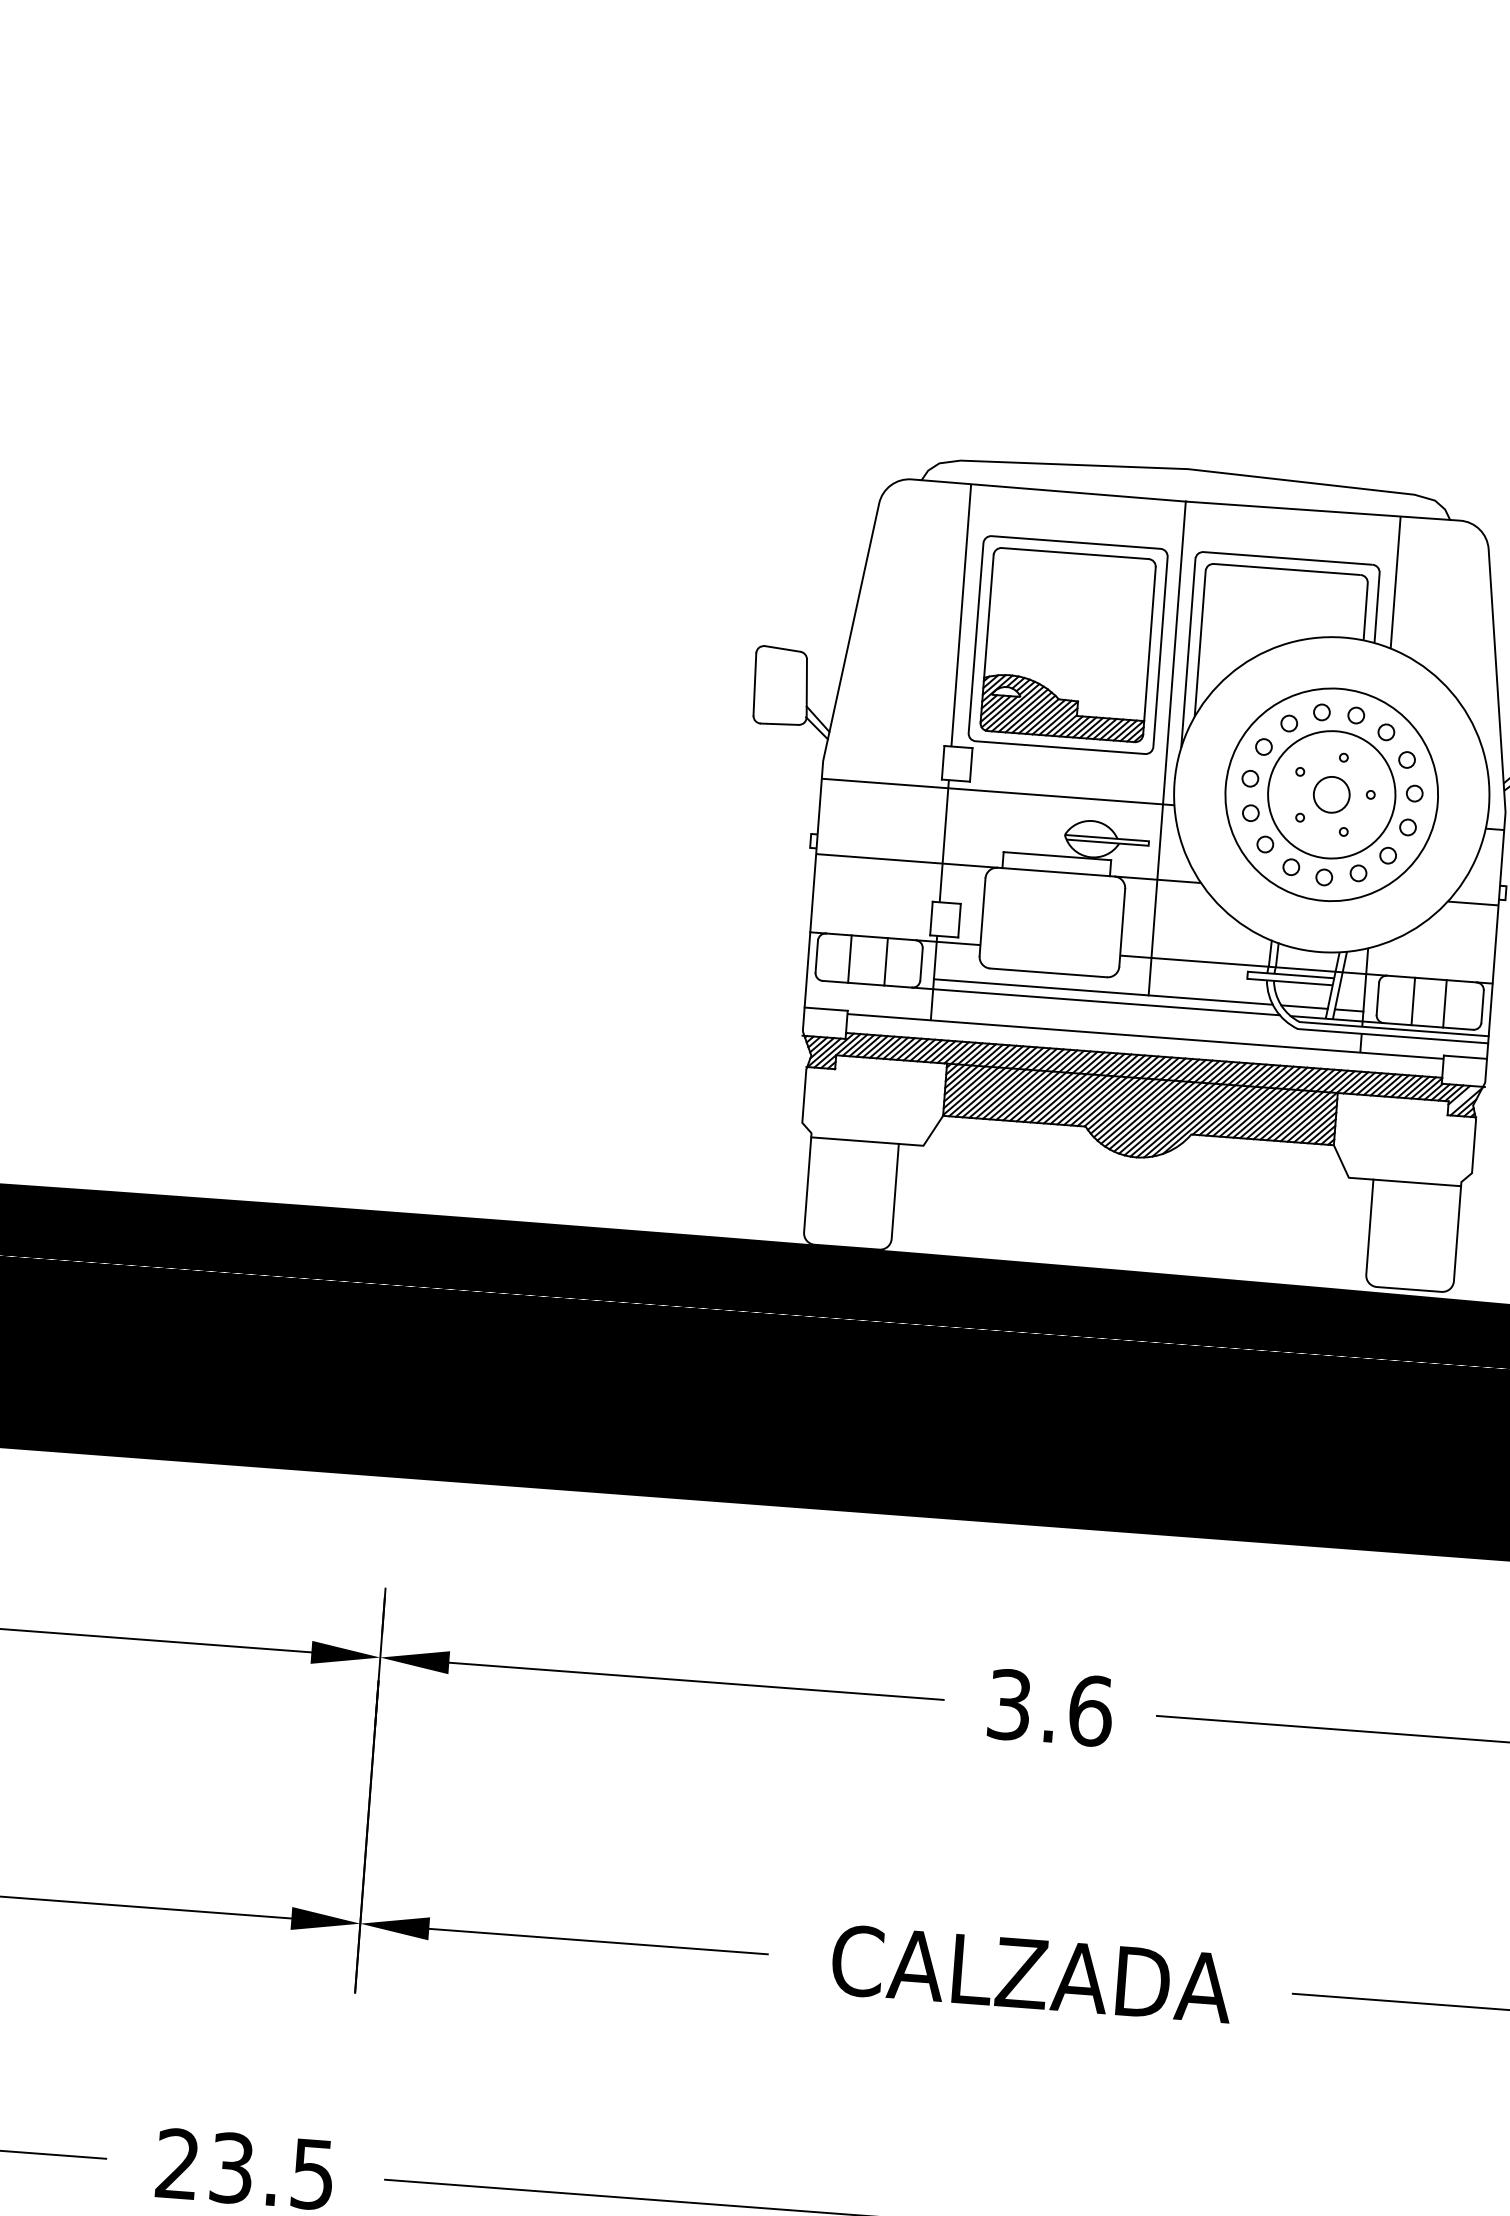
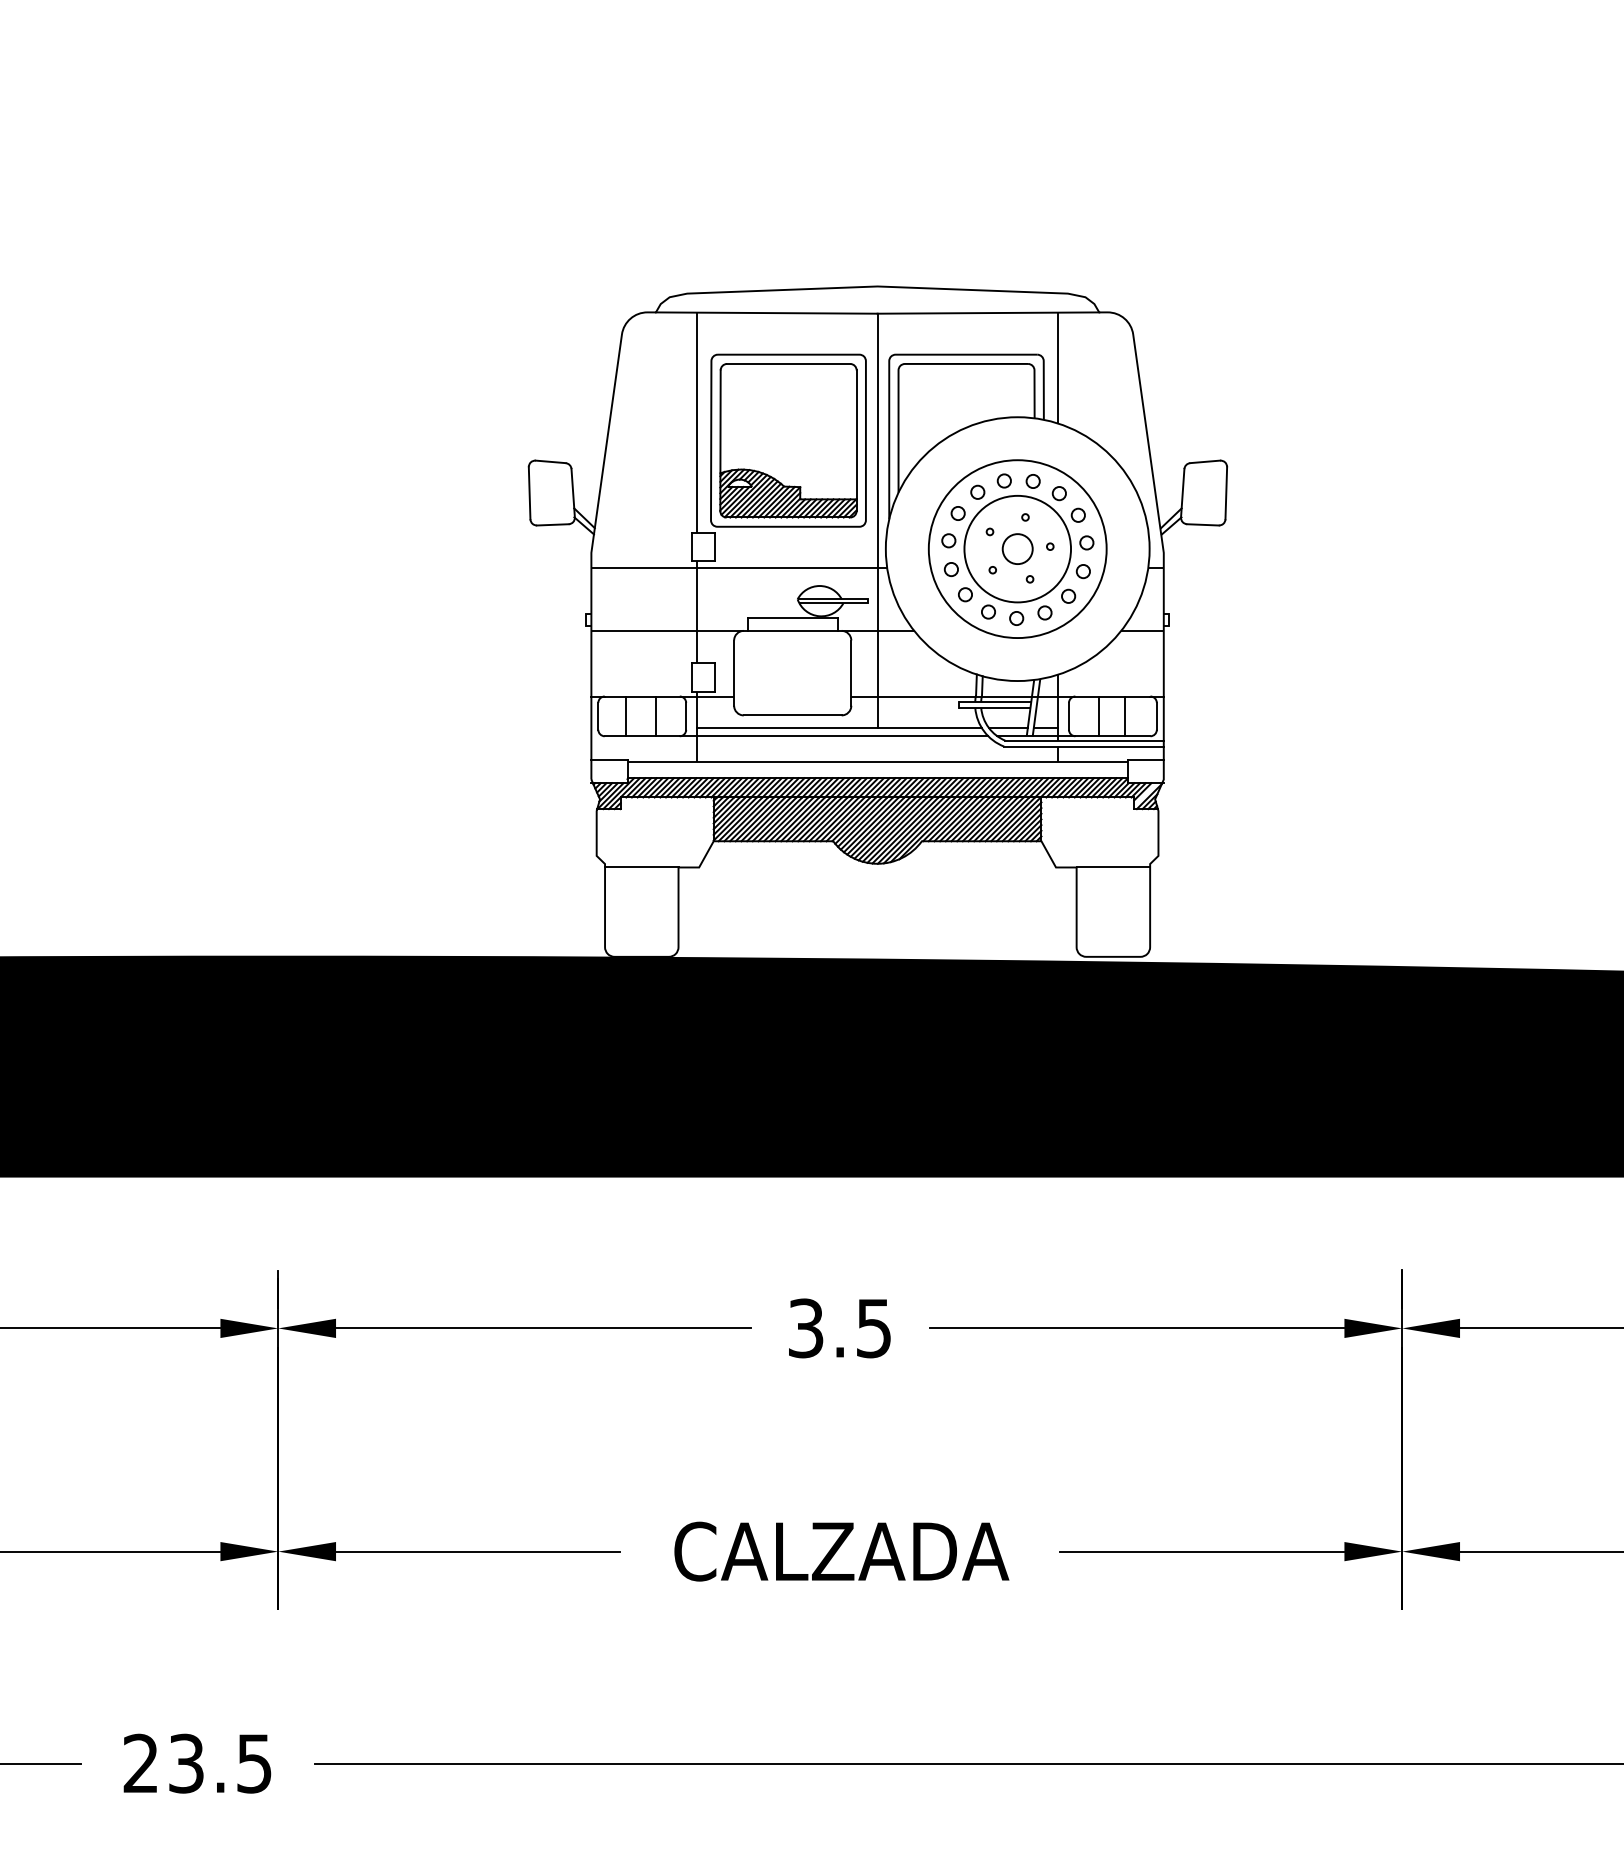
text: (1091, 1711) -> (874, 1328), 3.6 -> 3.5

